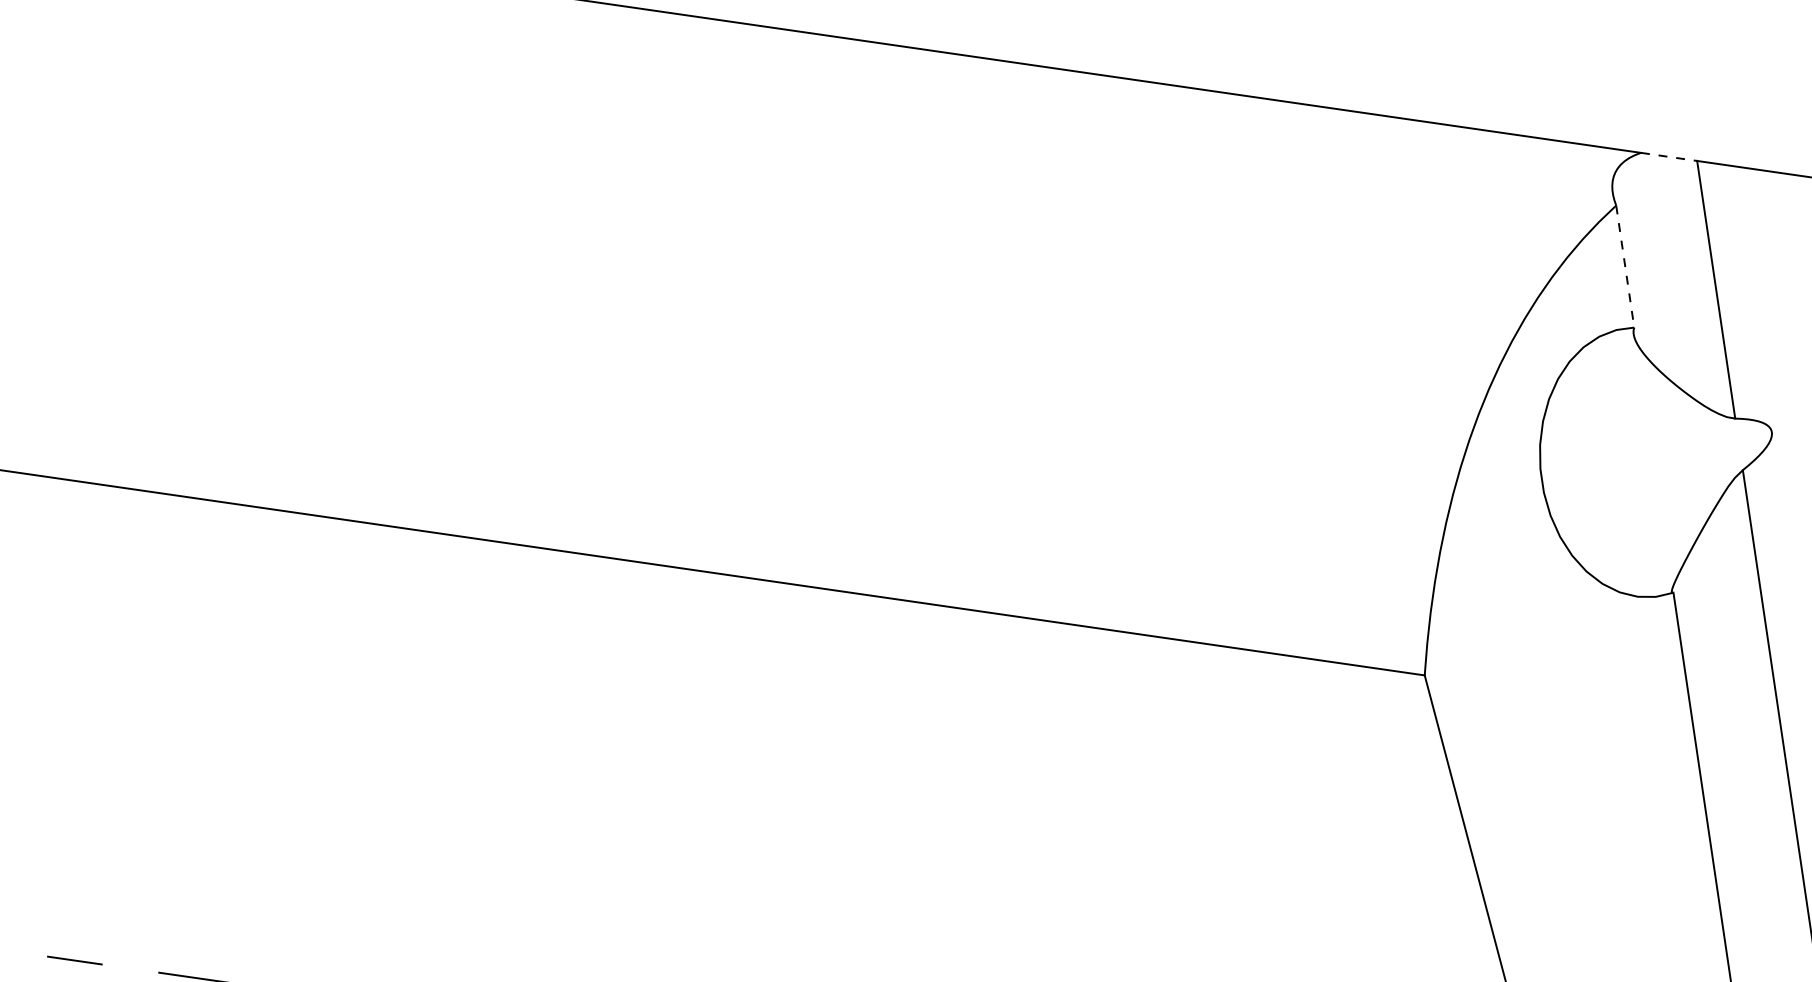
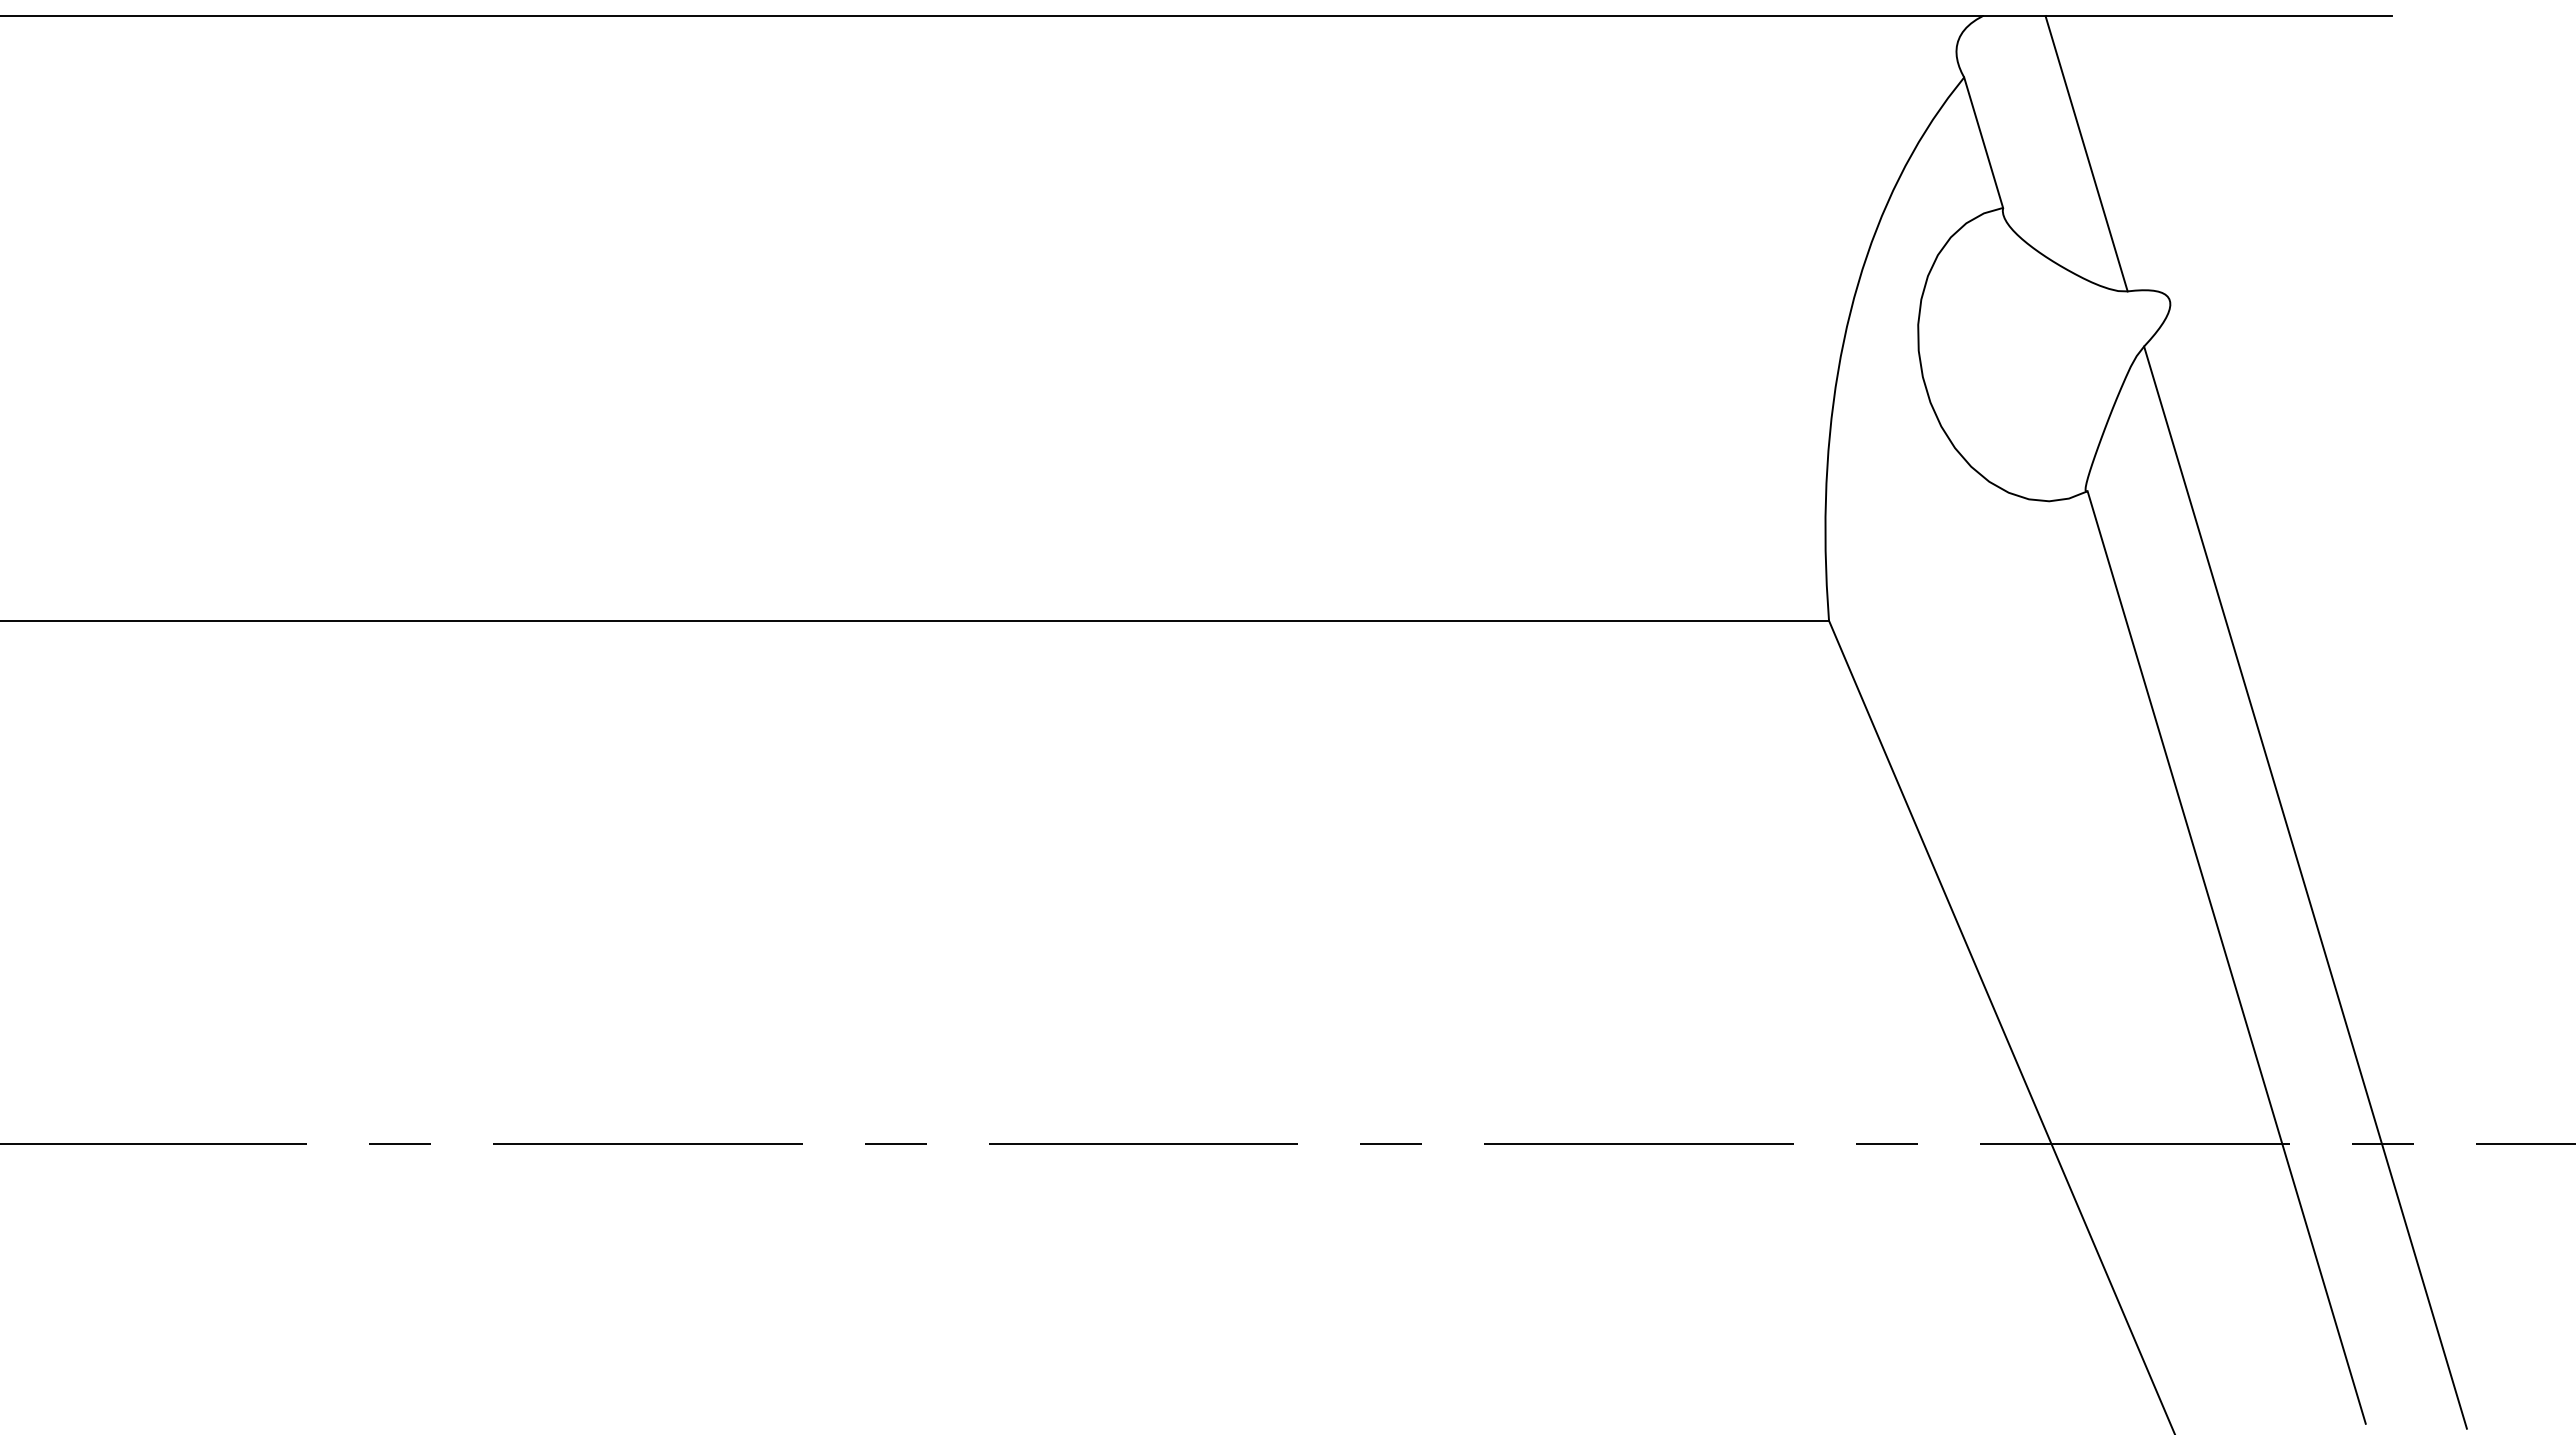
line: (1669, 157) -> (2014, 16), dashed -> solid
line: (1625, 267) -> (1983, 143), dashed -> solid

